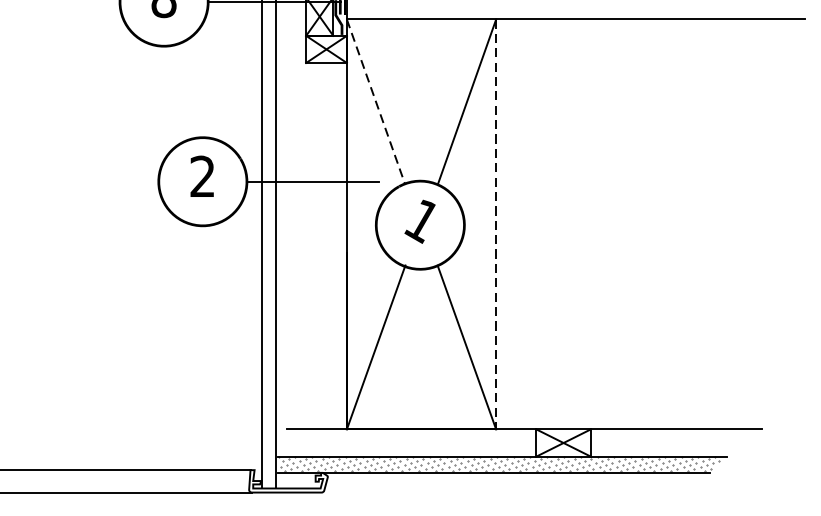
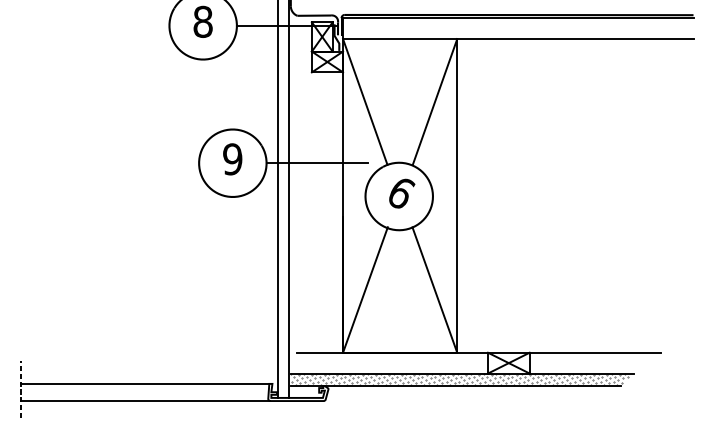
line: (376, 101) -> (365, 101), dashed -> solid
text: (202, 176) -> (232, 159), 2 -> 9
text: (423, 221) -> (401, 193), 1 -> 6
line: (496, 223) -> (457, 195), dashed -> solid

